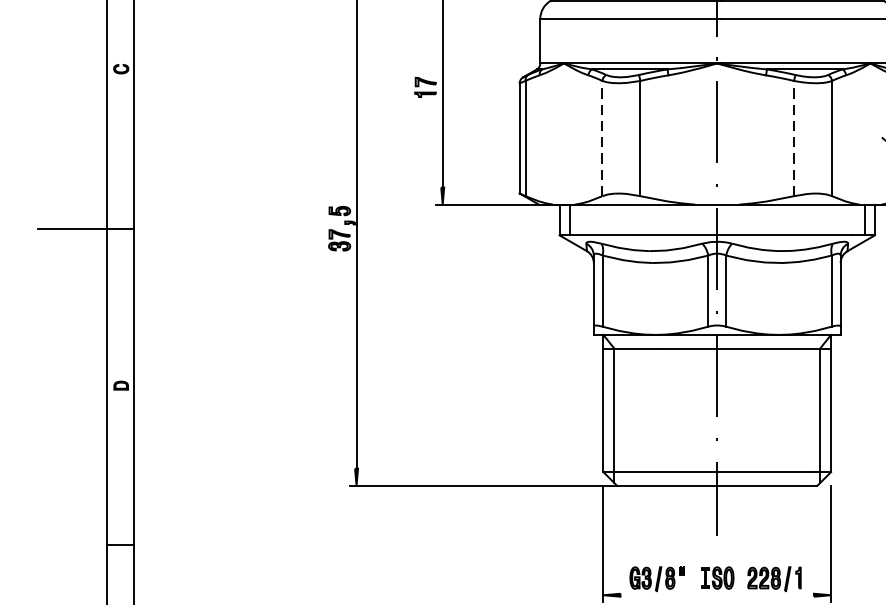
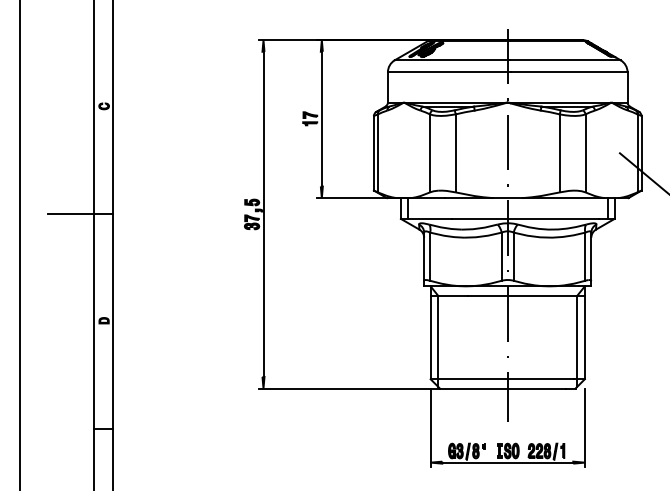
line: (601, 137) -> (429, 152), dashed -> solid
line: (793, 137) -> (559, 152), dashed -> solid
line: (716, 595) -> (507, 462), added

